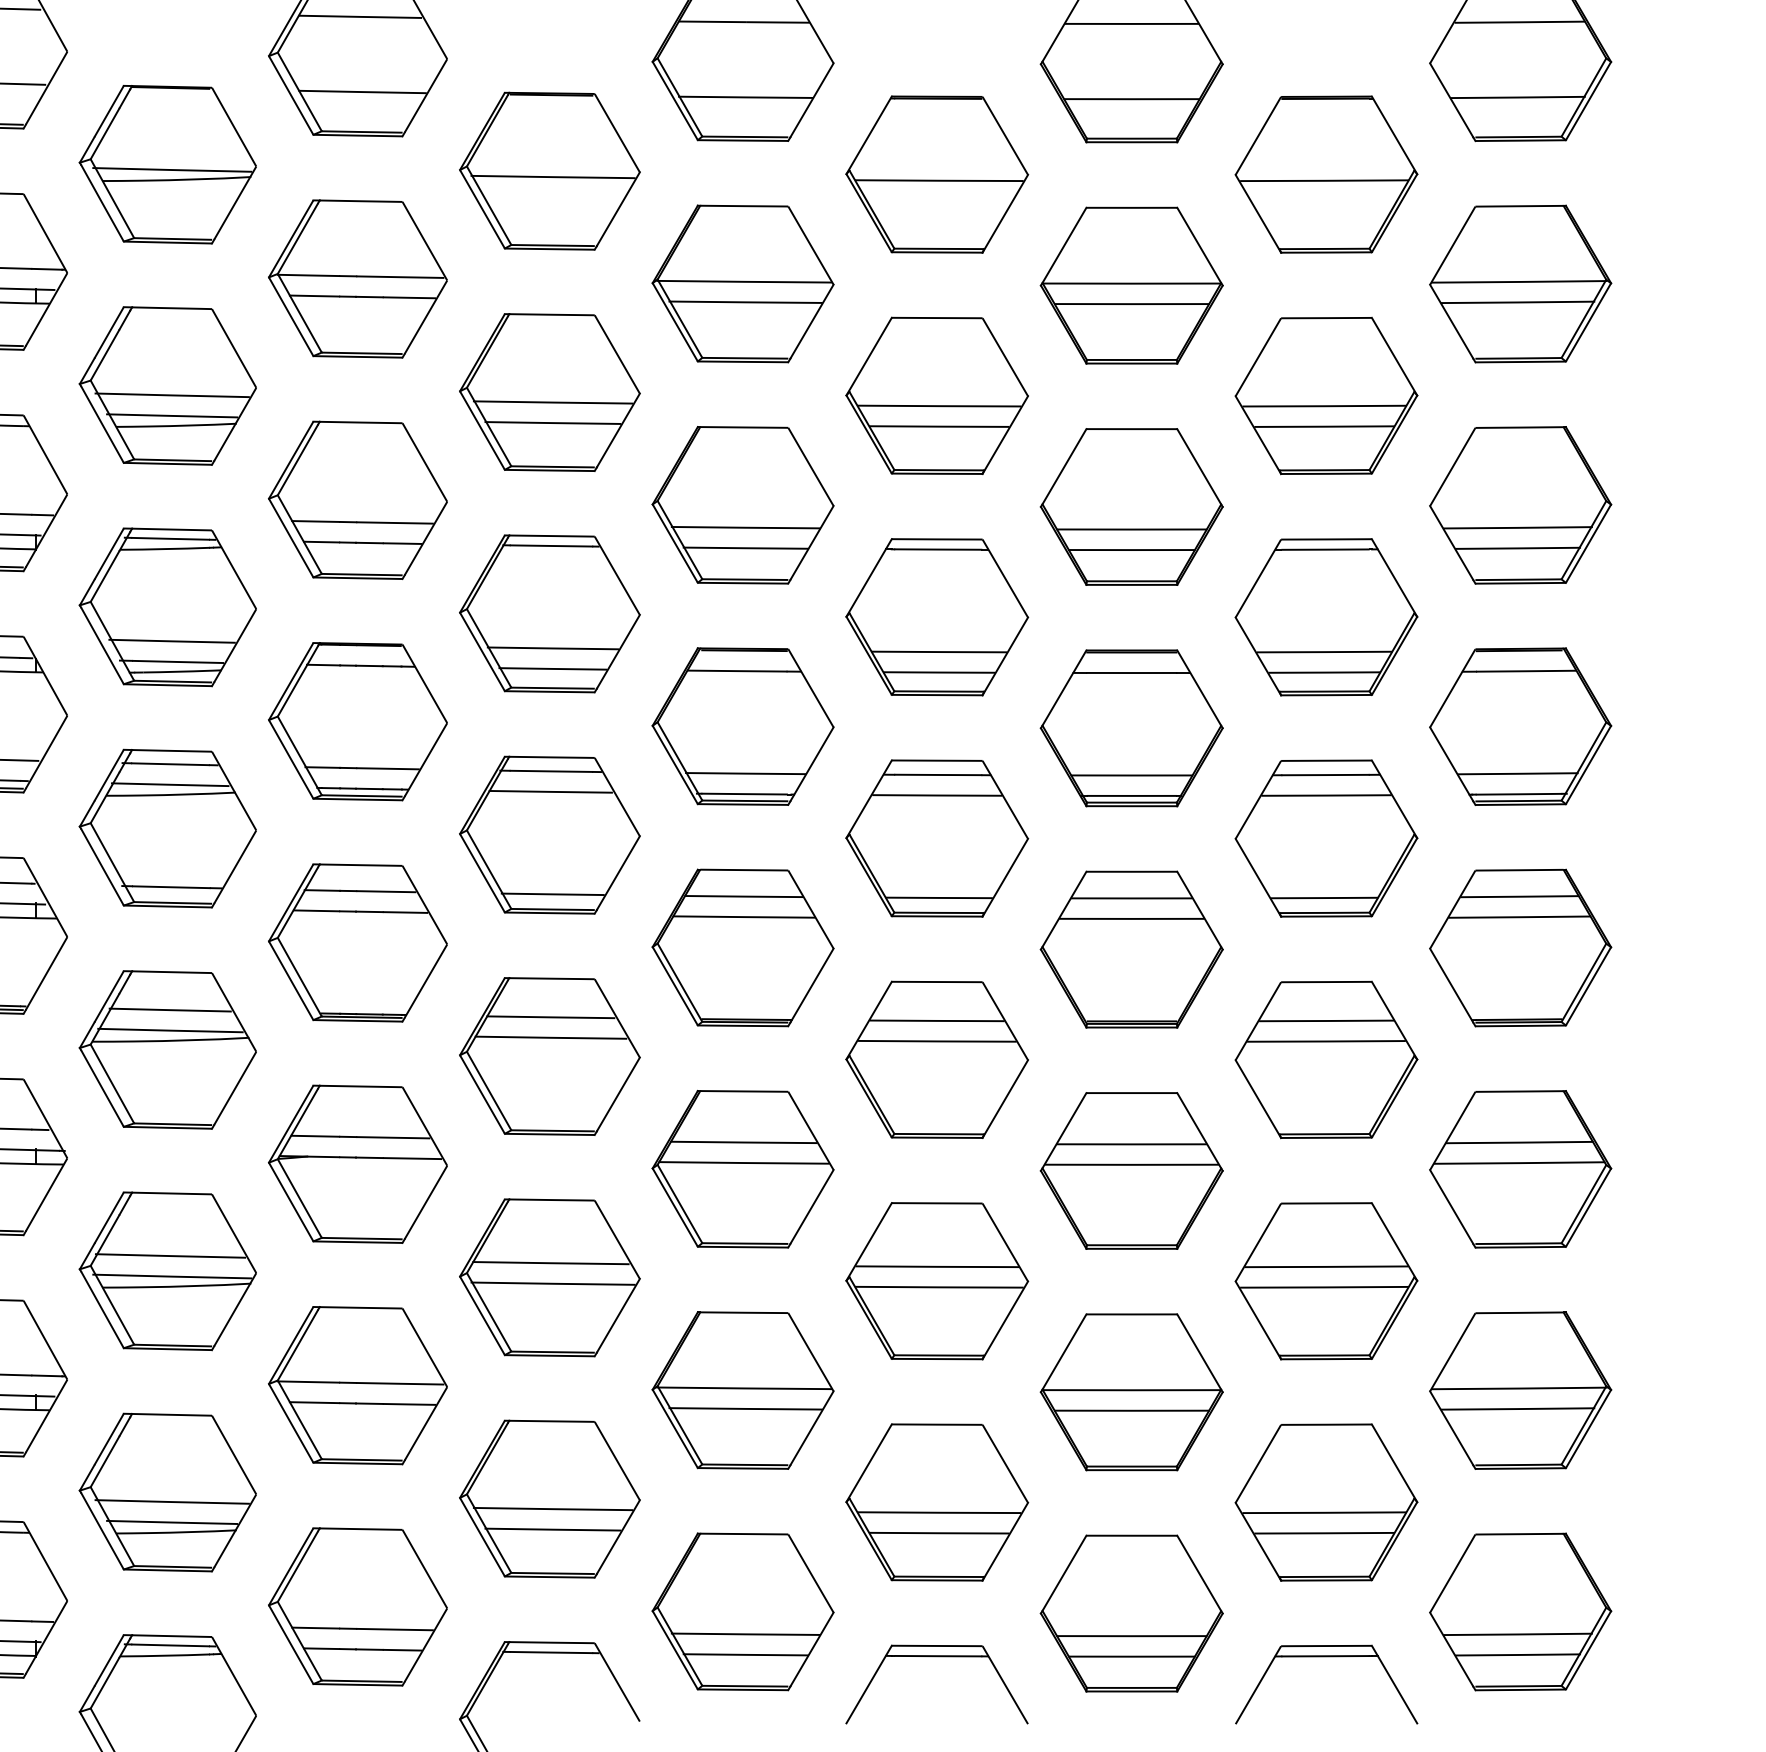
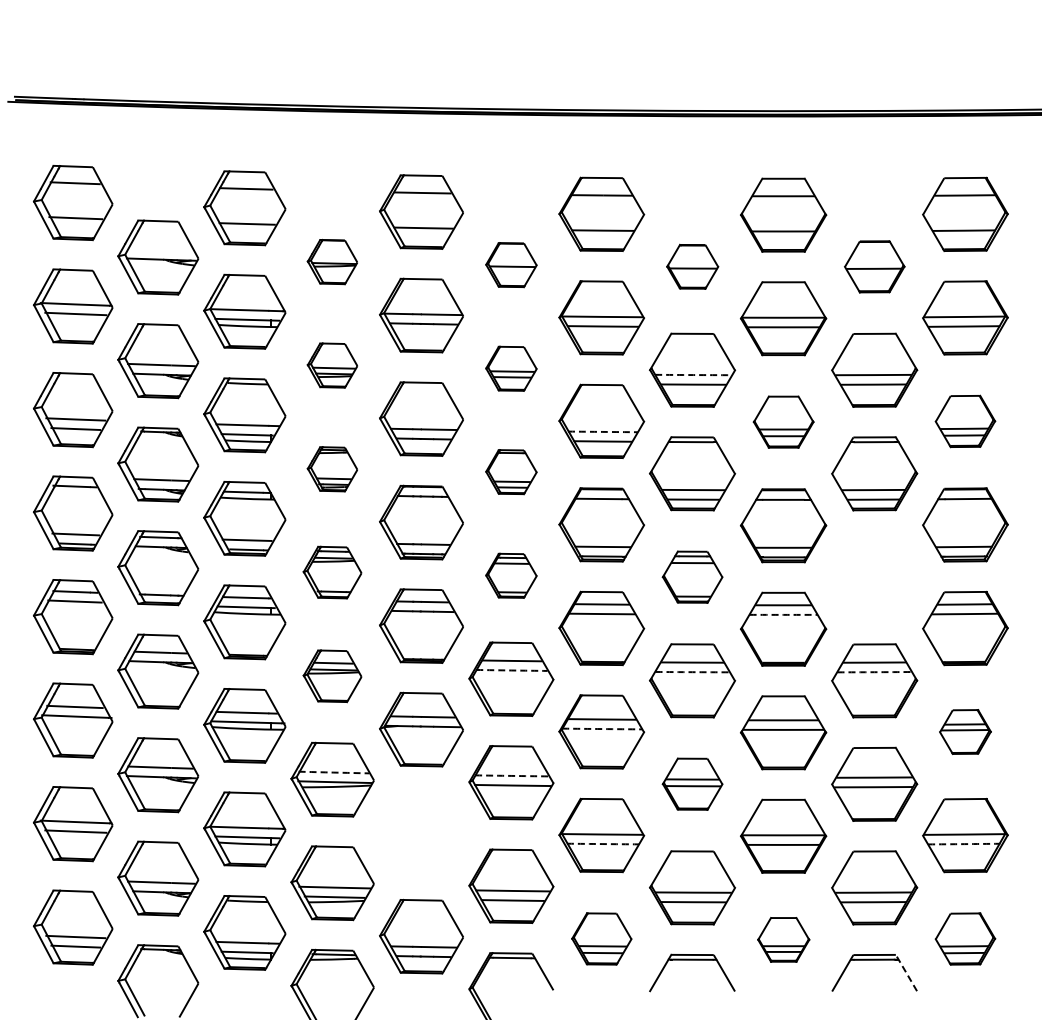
part: (167, 163) -> (332, 261), size x0.6
part: (550, 169) -> (511, 264), size x0.6
part: (937, 174) -> (692, 266), size x0.6
part: (1326, 174) -> (874, 266), size x0.7
part: (167, 385) -> (332, 365), size x0.6
part: (550, 392) -> (511, 368), size x0.6
arc: (939, 407) -> (693, 375), solid -> dashed
part: (1131, 505) -> (783, 421), size x0.7
part: (1520, 505) -> (965, 421), size x0.7
arc: (744, 526) -> (602, 431), solid -> dashed
part: (167, 608) -> (332, 469), size x0.6
part: (550, 612) -> (511, 471), size x0.6
part: (167, 828) -> (332, 572), size x0.7
part: (550, 834) -> (511, 575), size x0.6
part: (937, 836) -> (692, 576), size x0.7
part: (1326, 836) -> (874, 576), removed
arc: (1131, 918) -> (783, 614), solid -> dashed
arc: (550, 1037) -> (511, 670), solid -> dashed
arc: (937, 1042) -> (692, 672), solid -> dashed
arc: (1326, 1042) -> (874, 672), solid -> dashed
part: (167, 1050) -> (332, 676), size x0.7
arc: (744, 1163) -> (602, 729), solid -> dashed
part: (1520, 1168) -> (965, 731), size x0.6
arc: (169, 1255) -> (333, 772), solid -> dashed
arc: (550, 1262) -> (511, 775), solid -> dashed
part: (937, 1279) -> (692, 783), size x0.7
part: (357, 1384) -> (421, 832), removed
arc: (744, 1409) -> (602, 844), solid -> dashed
arc: (1518, 1409) -> (964, 844), solid -> dashed
part: (742, 1610) -> (601, 938), size x0.7
part: (1520, 1610) -> (965, 938), size x0.7
part: (1131, 1612) -> (783, 939), size x0.6
line: (1394, 1683) -> (906, 972), solid -> dashed

